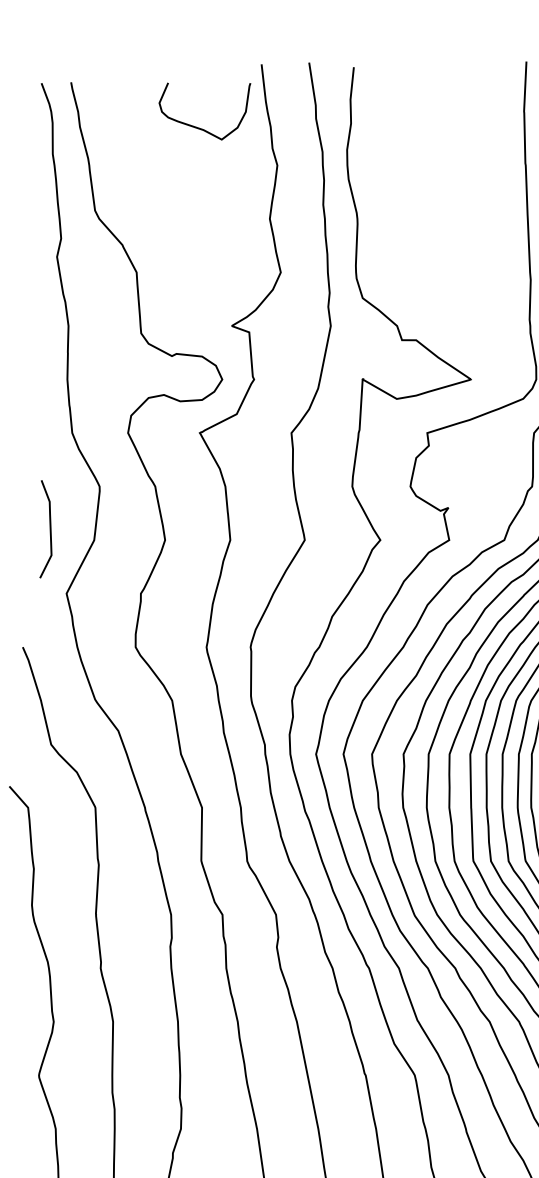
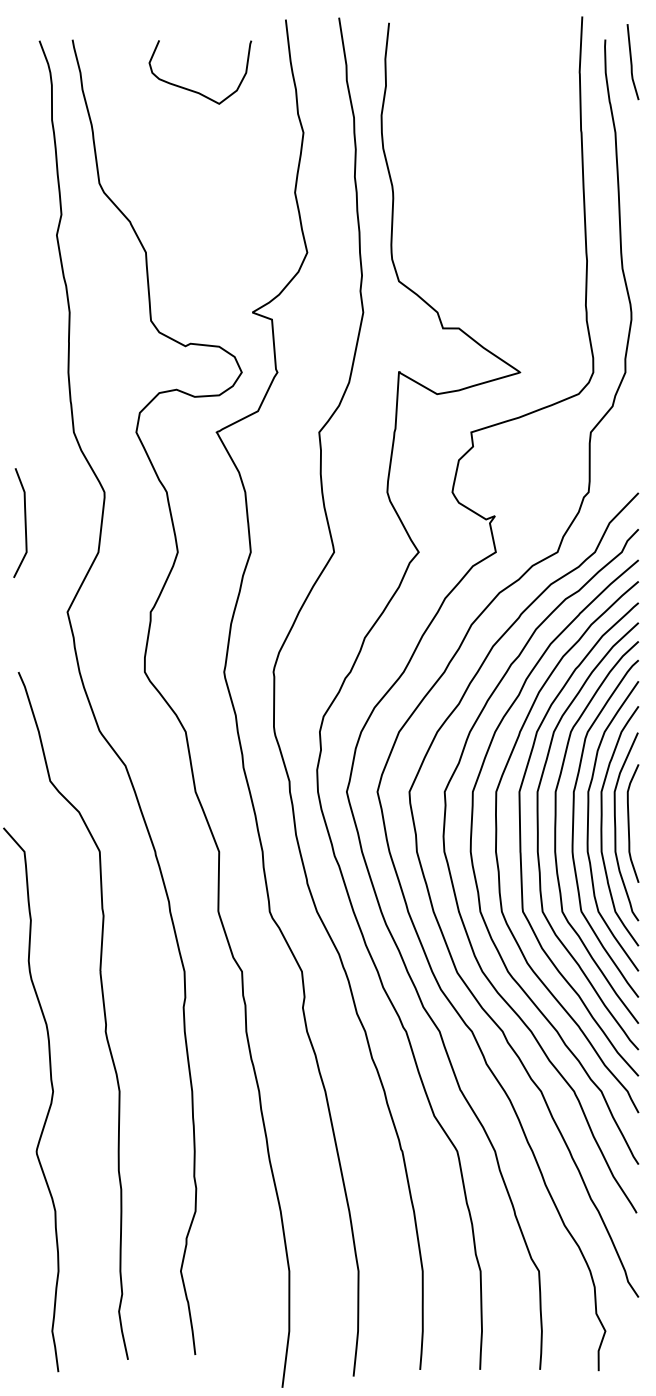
curve: (199, 127) -> (194, 90), moved
curve: (49, 528) -> (24, 522), moved

